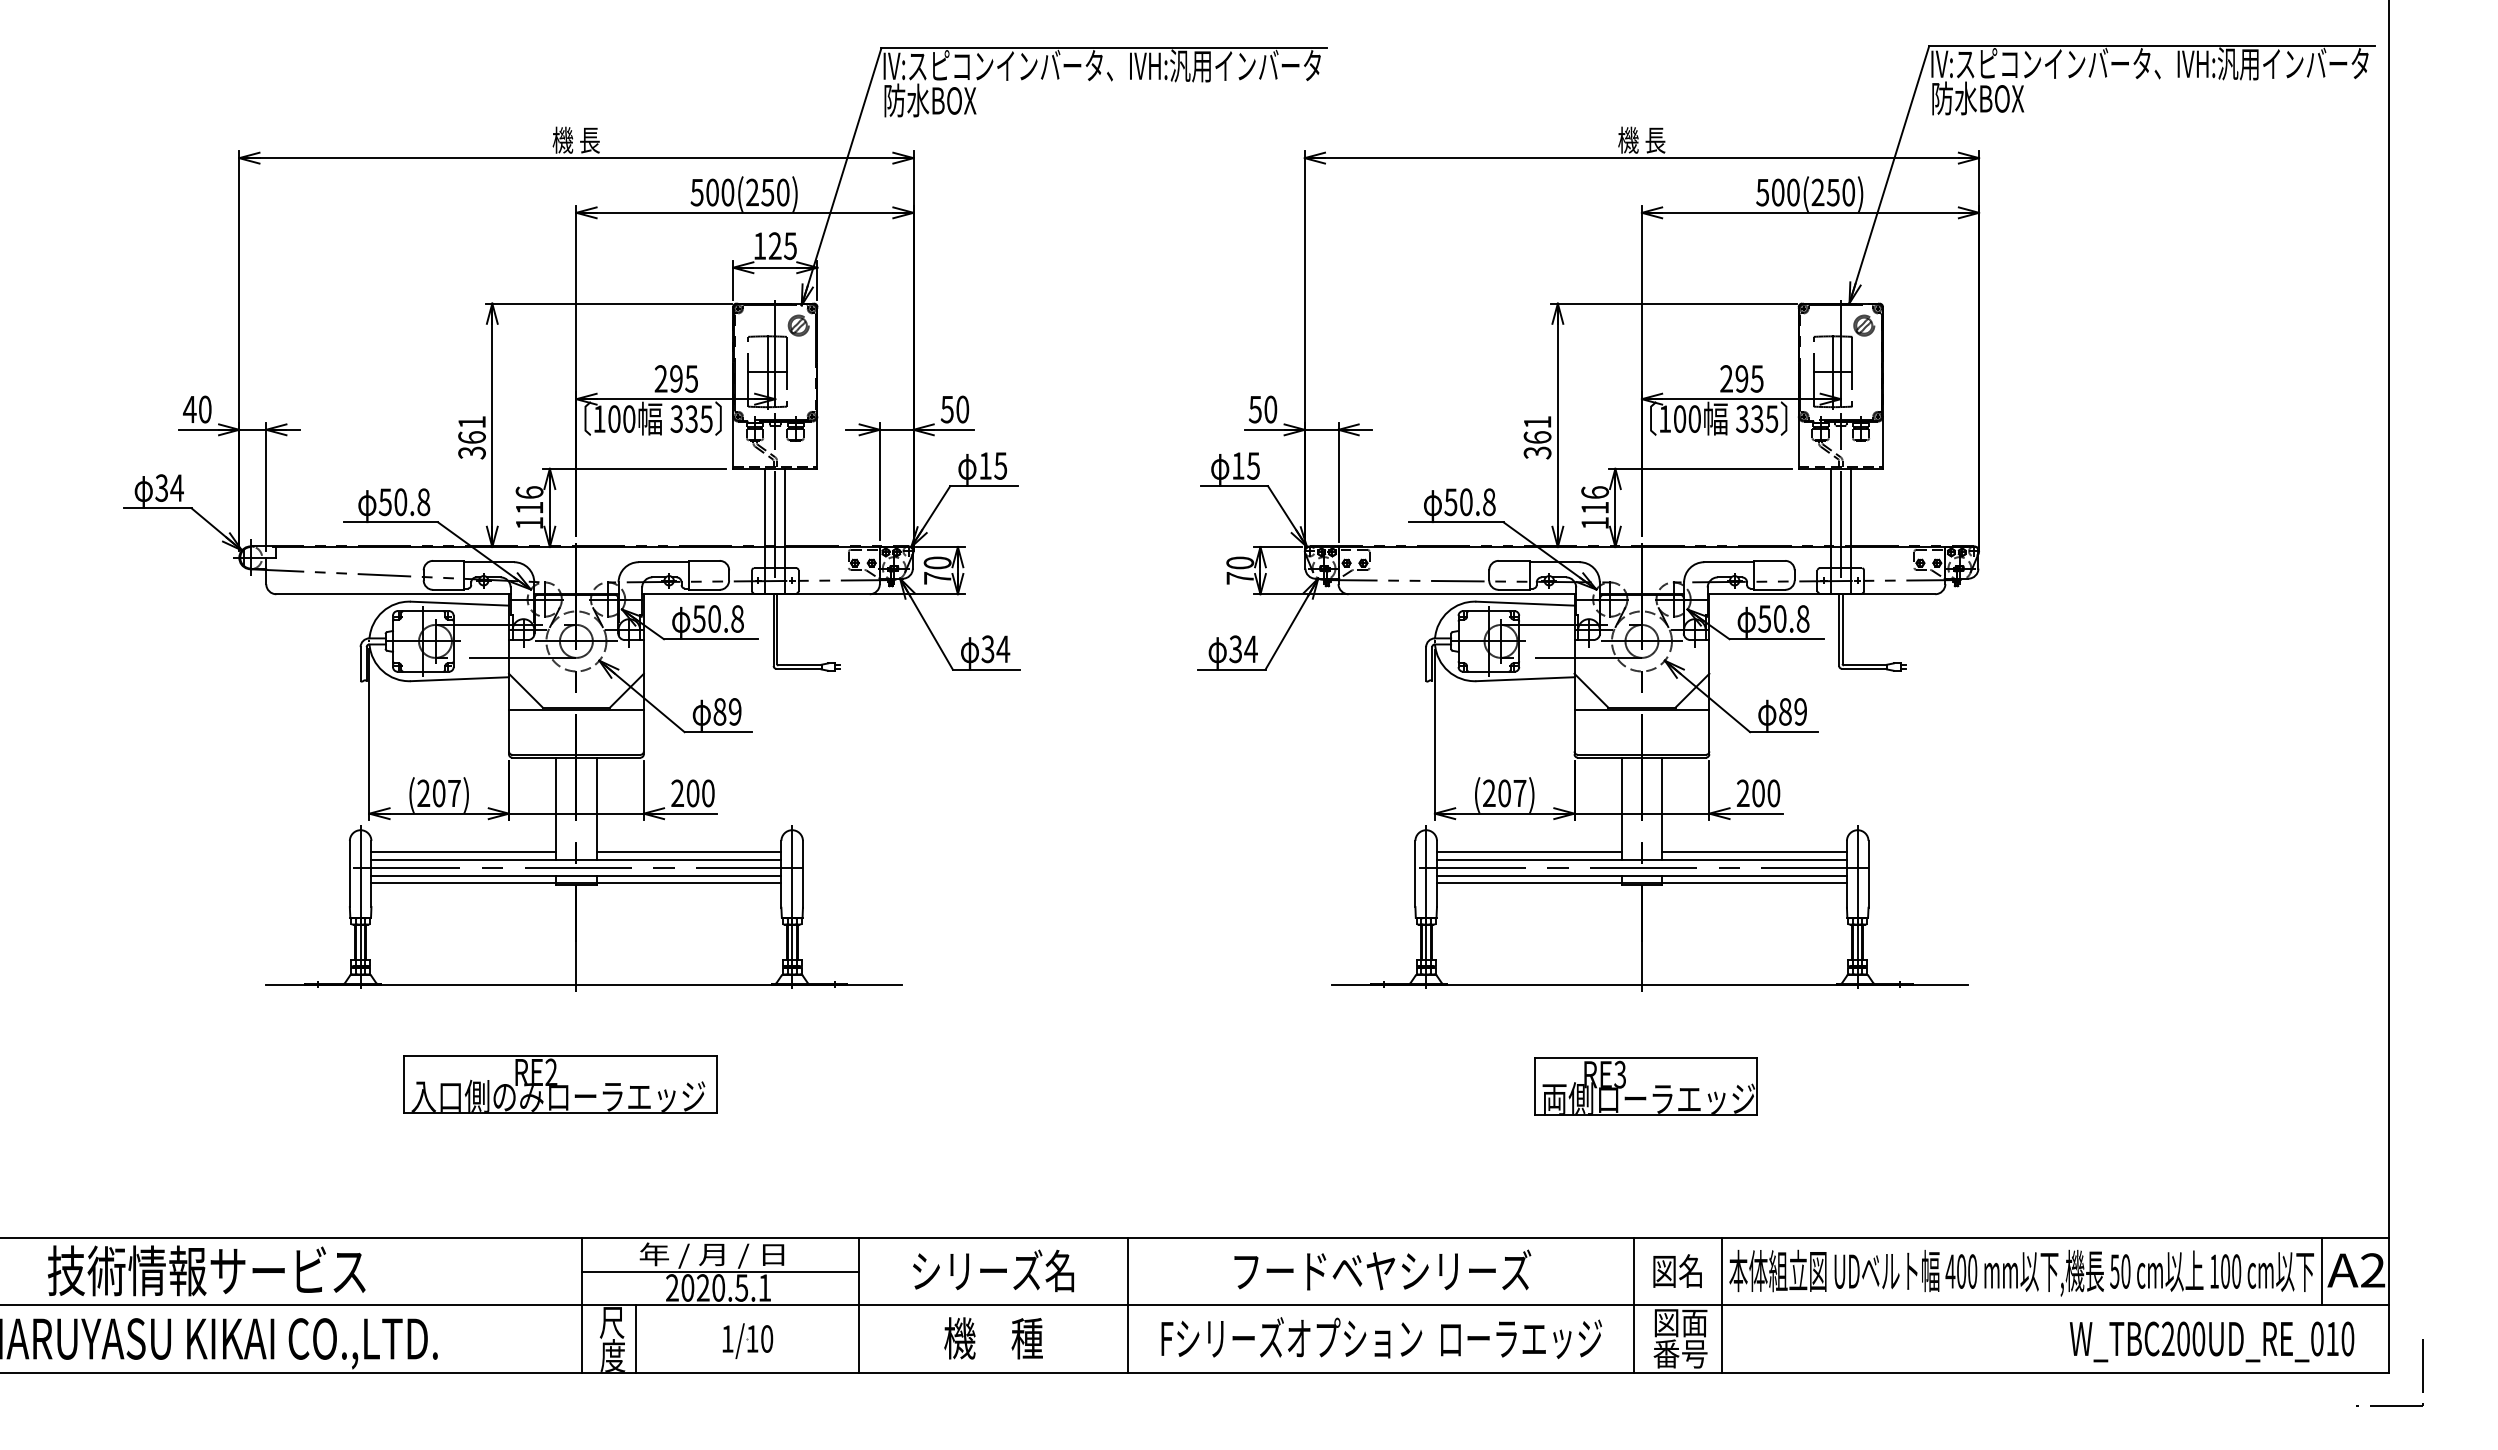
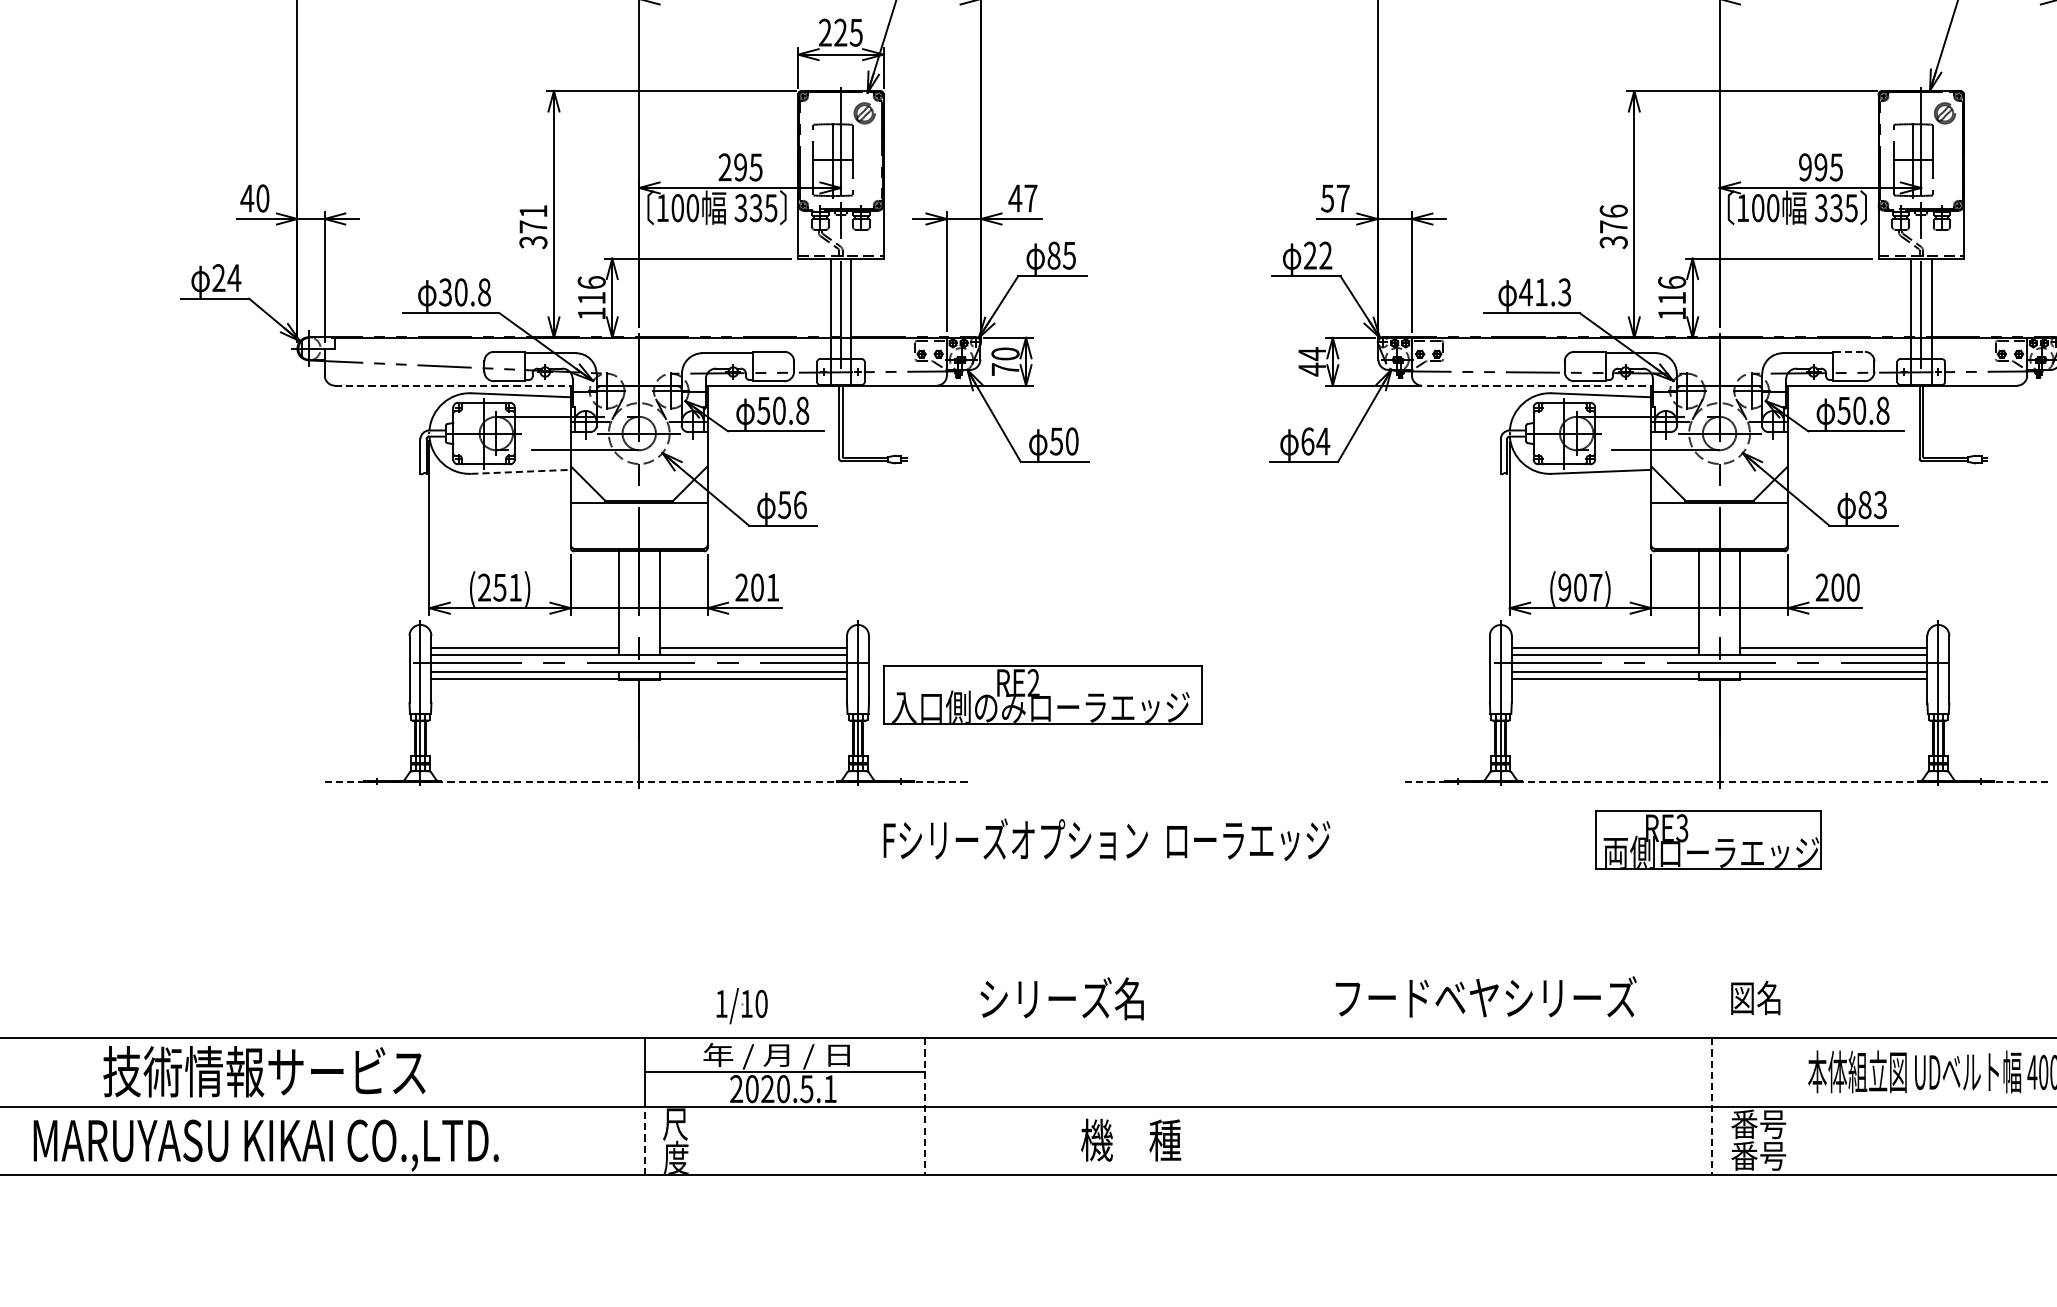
text: (759, 245) -> (824, 32), 125 -> 225
text: (1726, 378) -> (1805, 166), 295 -> 995
text: (954, 409) -> (1022, 198), 50 -> 47
text: (1270, 409) -> (1342, 198), 50 -> 57
text: (1537, 429) -> (1613, 218), 361 -> 376
text: (471, 437) -> (532, 226), 361 -> 371
text: (985, 465) -> (1054, 255), 15 -> 85
text: (1245, 465) -> (1317, 255), 15 -> 22
text: (161, 487) -> (218, 277), 34 -> 24
text: (385, 501) -> (445, 291), 50.8 -> 30.8
text: (1469, 502) -> (1544, 292), 50.8 -> 41.3
line: (1769, 560) -> (1848, 351), solid -> dashed
text: (1240, 570) -> (1312, 361), 70 -> 44
line: (394, 594) -> (454, 385), solid -> dashed
line: (1459, 594) -> (1534, 385), solid -> dashed
text: (996, 649) -> (1065, 441), 34 -> 50
text: (1235, 649) -> (1307, 441), 34 -> 64
line: (460, 679) -> (521, 472), solid -> dashed
text: (727, 711) -> (792, 504), 89 -> 56
text: (1800, 711) -> (1880, 504), 89 -> 83
text: (446, 793) -> (507, 587), (207) -> (251)
text: (708, 793) -> (773, 587), 200 -> 201
text: (1489, 793) -> (1565, 587), (207) -> (907)
line: (584, 985) -> (647, 782), solid -> dashed
line: (1649, 985) -> (1727, 782), solid -> dashed
part: (560, 1084) -> (1042, 695), moved
part: (1645, 1086) -> (1707, 840), moved
text: (1382, 1269) -> (1485, 996), moved
text: (993, 1270) -> (1062, 998), moved
text: (1677, 1270) -> (1755, 997), moved
line: (1128, 1304) -> (1198, 1105), removed
line: (1721, 1304) -> (1800, 1105), removed
line: (858, 1305) -> (925, 1106), solid -> dashed
line: (1634, 1305) -> (1712, 1106), solid -> dashed
text: (1680, 1322) -> (1758, 1124), 図面 -> 番号
text: (1381, 1337) -> (1106, 839), moved
line: (636, 1338) -> (700, 1140), removed
text: (993, 1338) -> (1131, 1140), moved
line: (582, 1339) -> (645, 1141), solid -> dashed
part: (747, 1340) -> (741, 1005), moved

